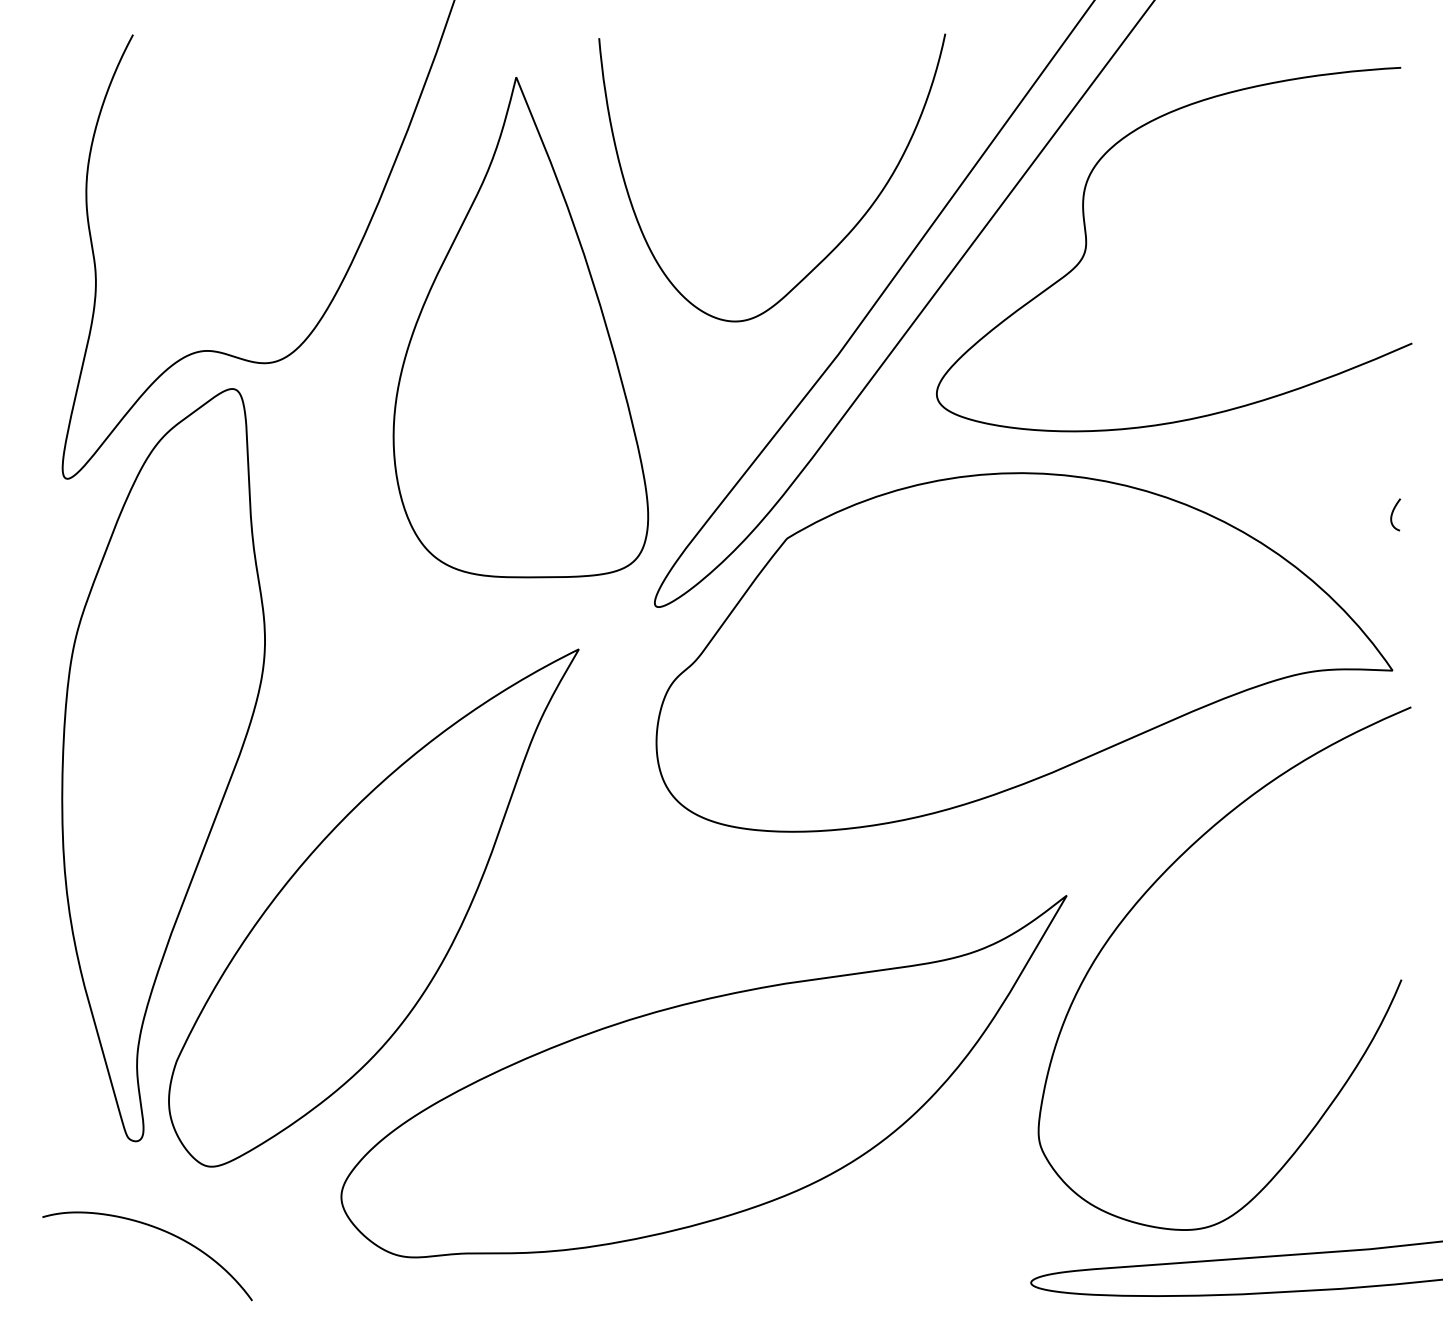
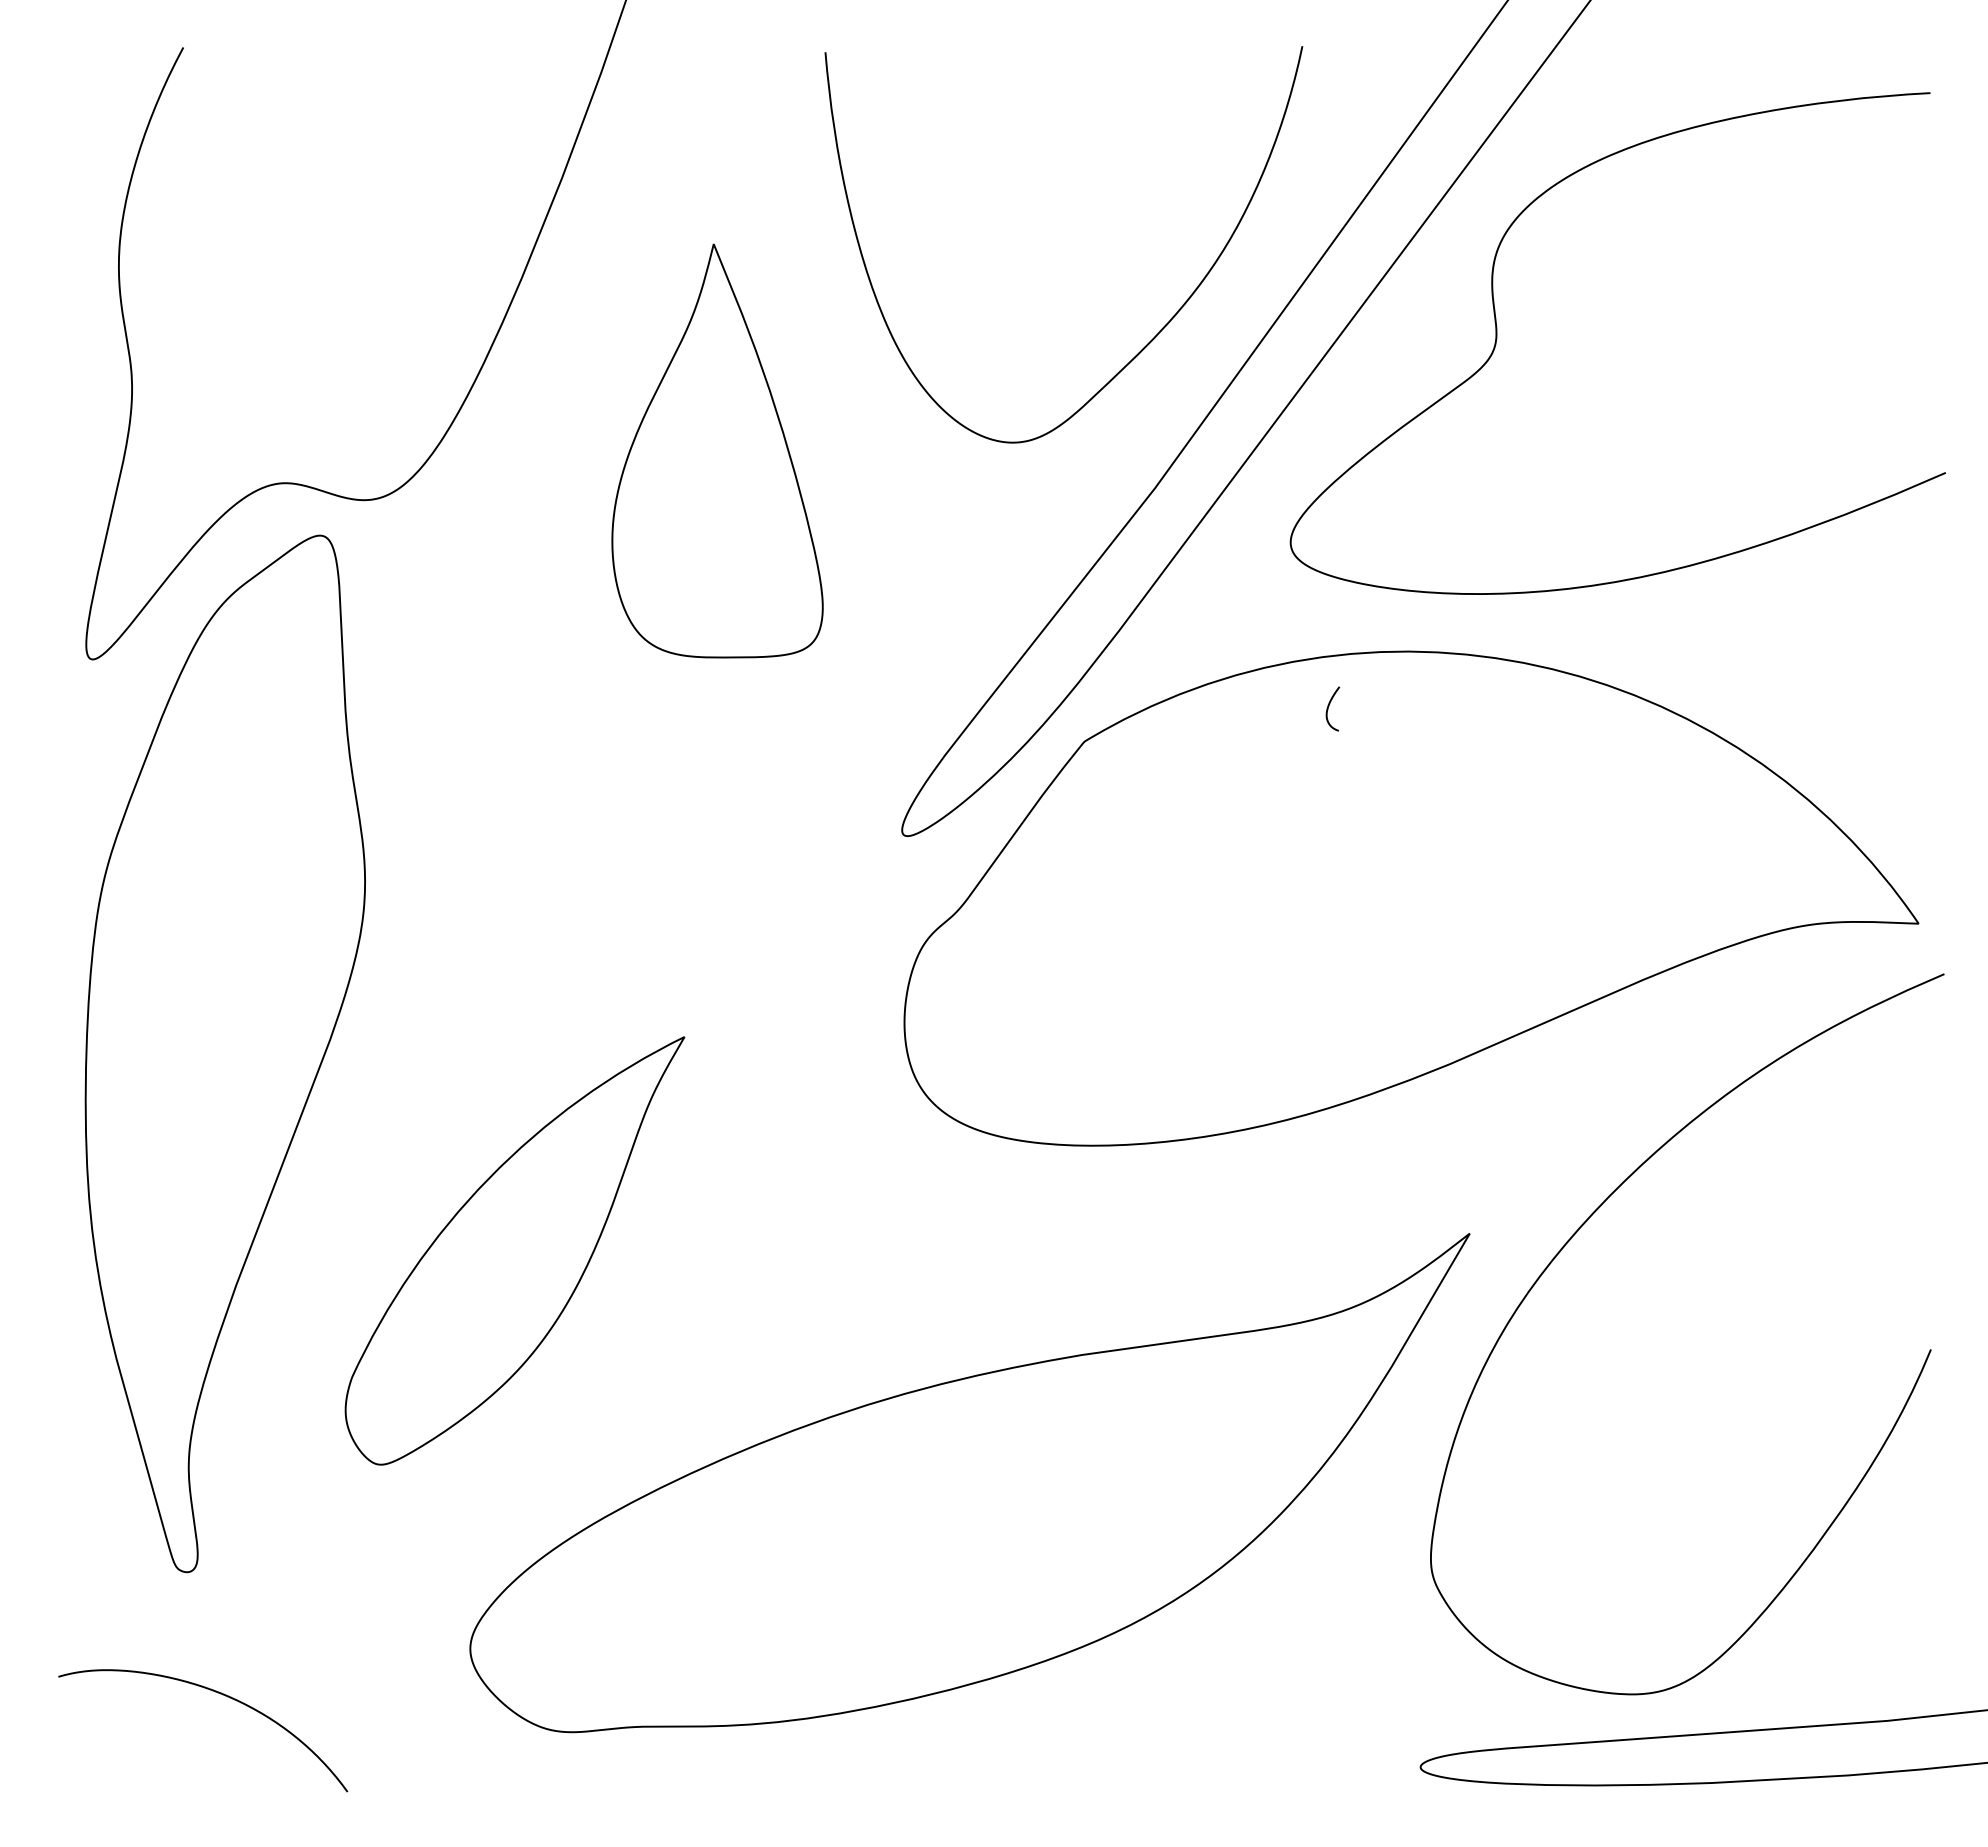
part: (520, 327) -> (717, 450), size x0.6
curve: (1393, 513) -> (1329, 706), moved
part: (373, 907) -> (514, 1250), size x0.6

